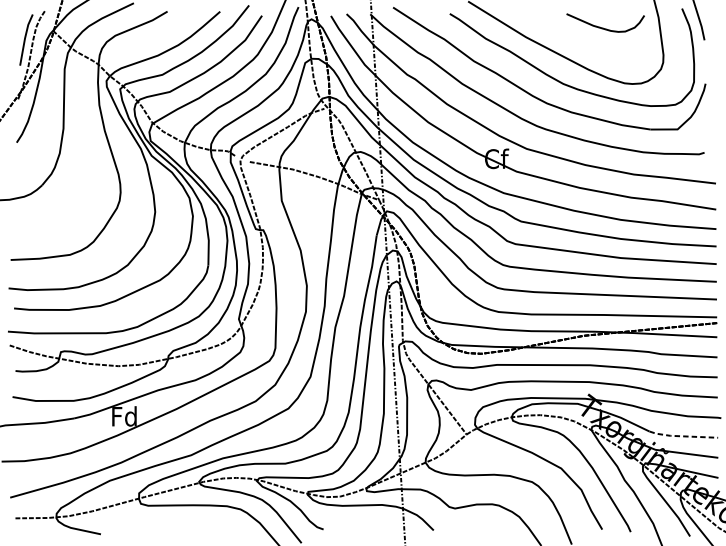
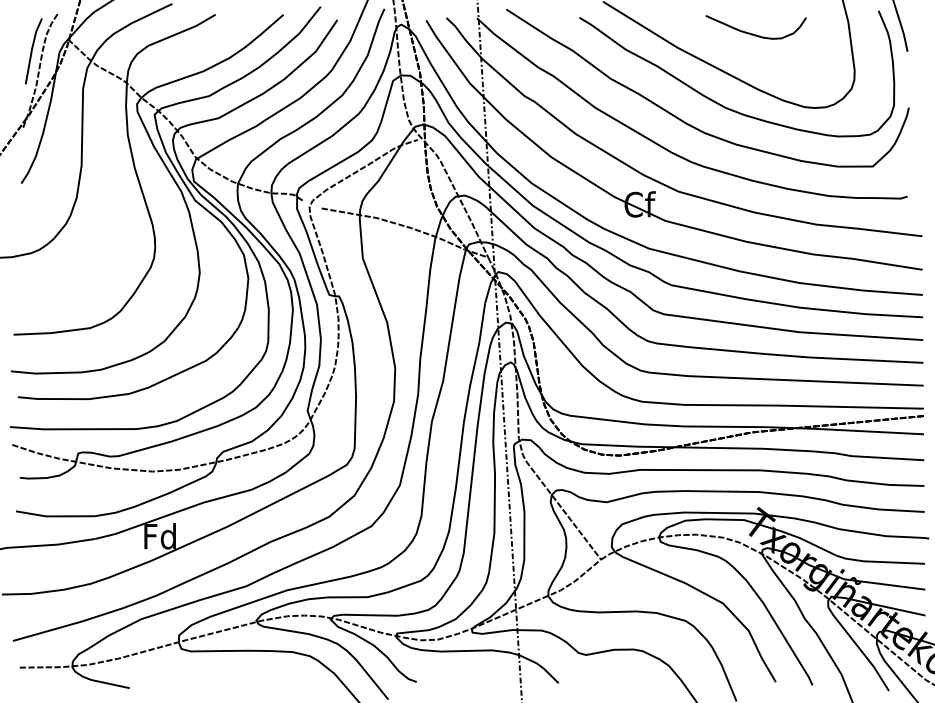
curve: (603, 27) -> (753, 33), moved
line: (682, 435) -> (879, 561), dashed -> solid

